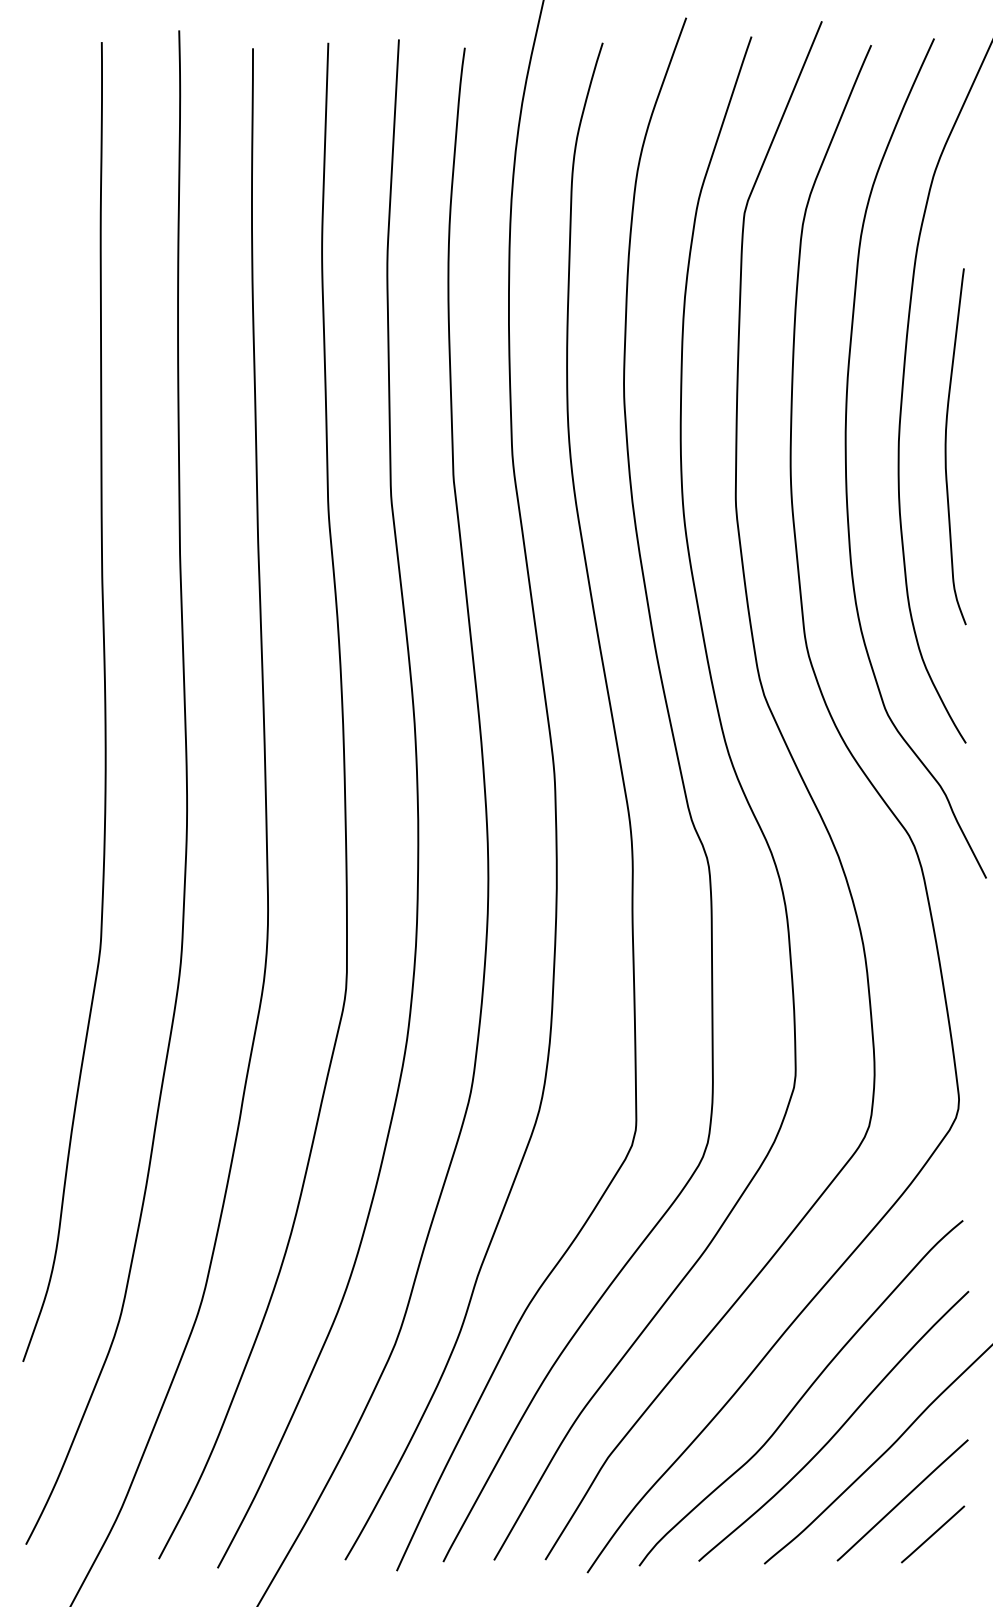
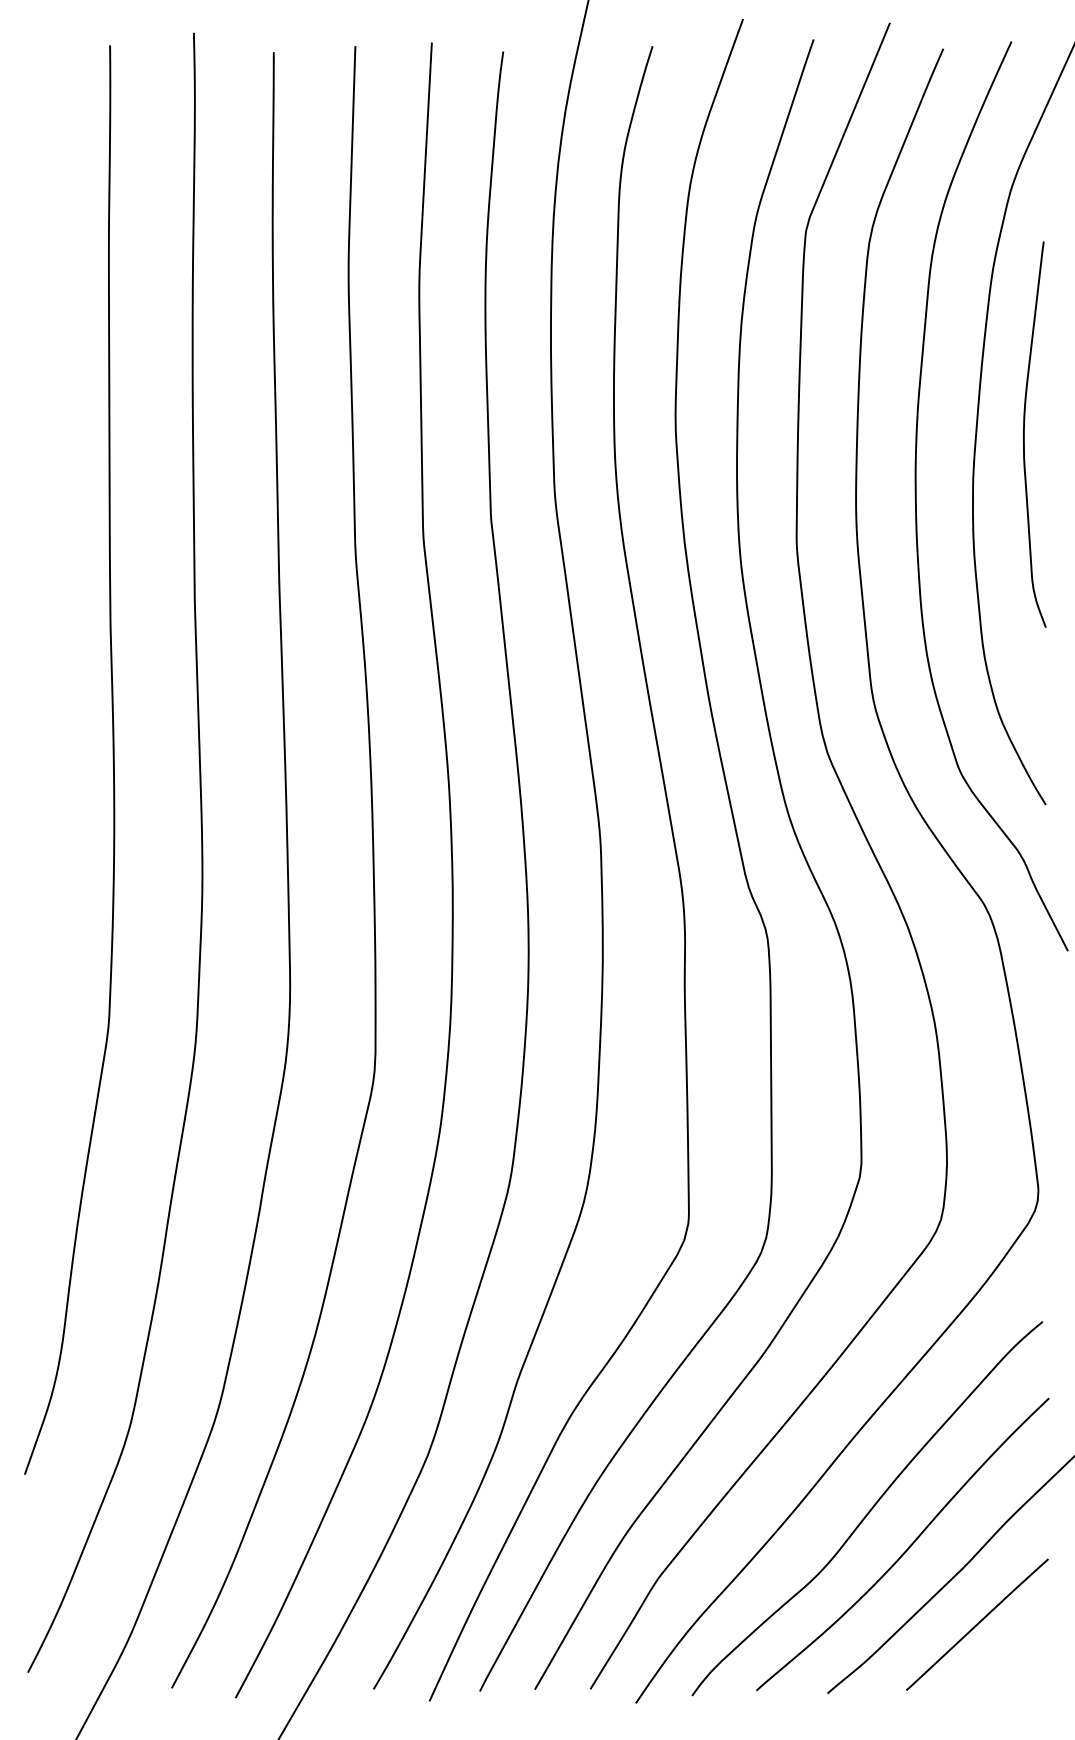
curve: (946, 446) -> (1024, 434), moved
line: (932, 1534) -> (1009, 1661), removed

